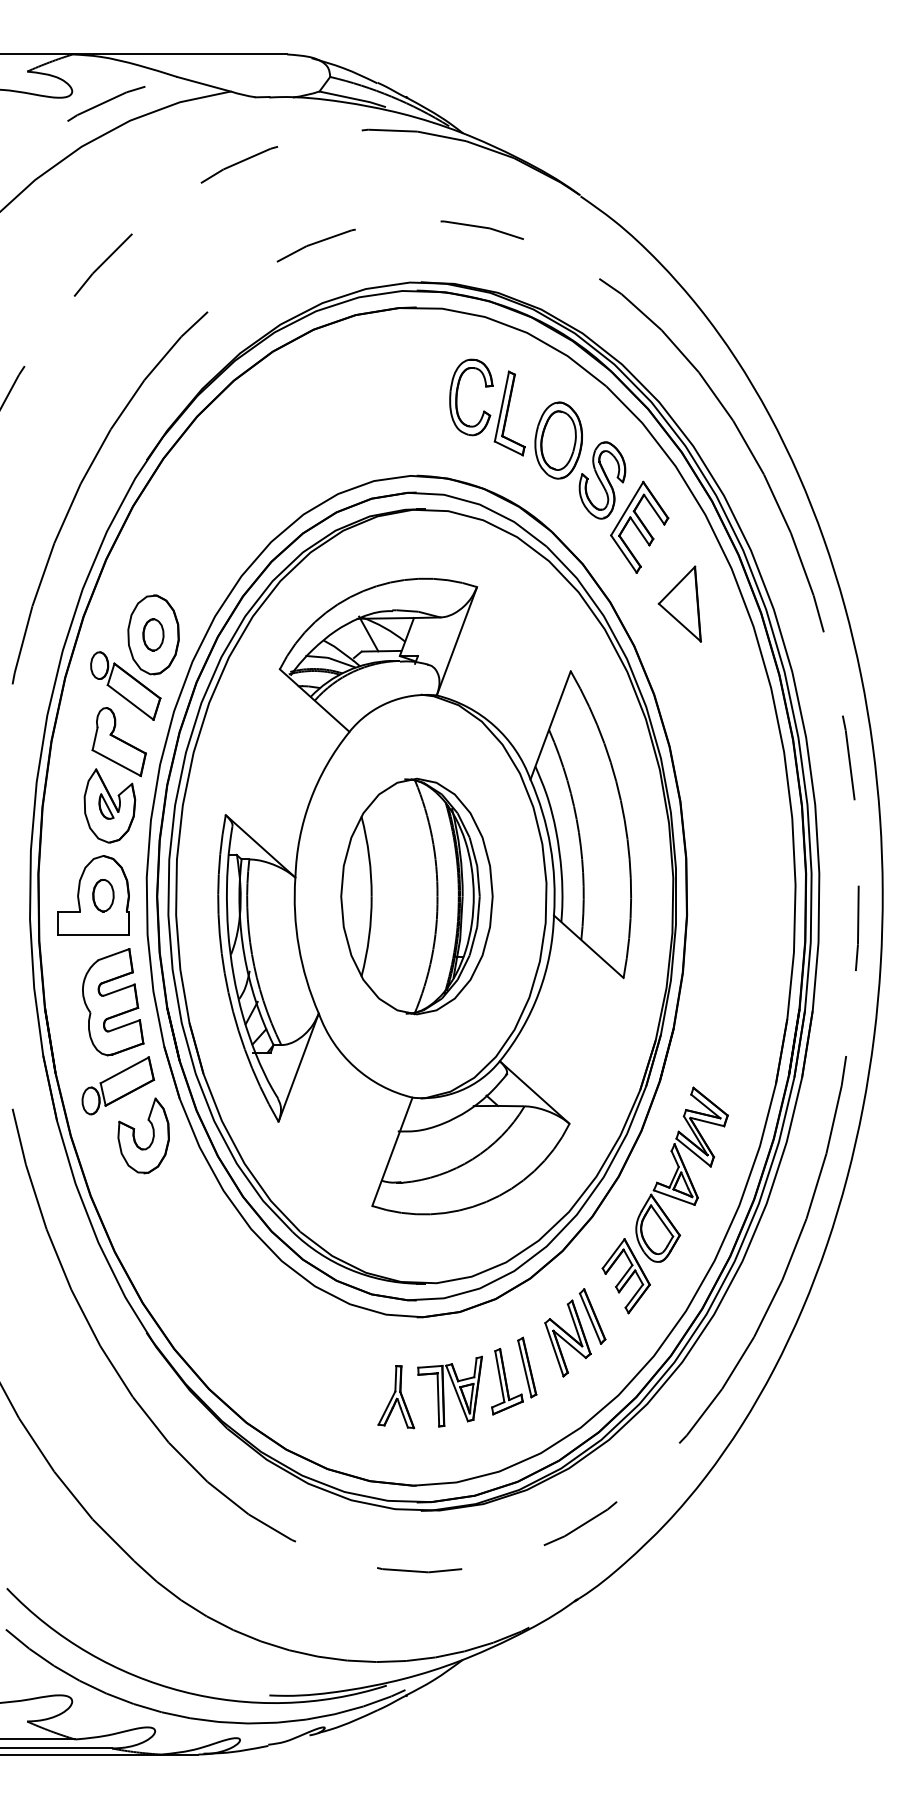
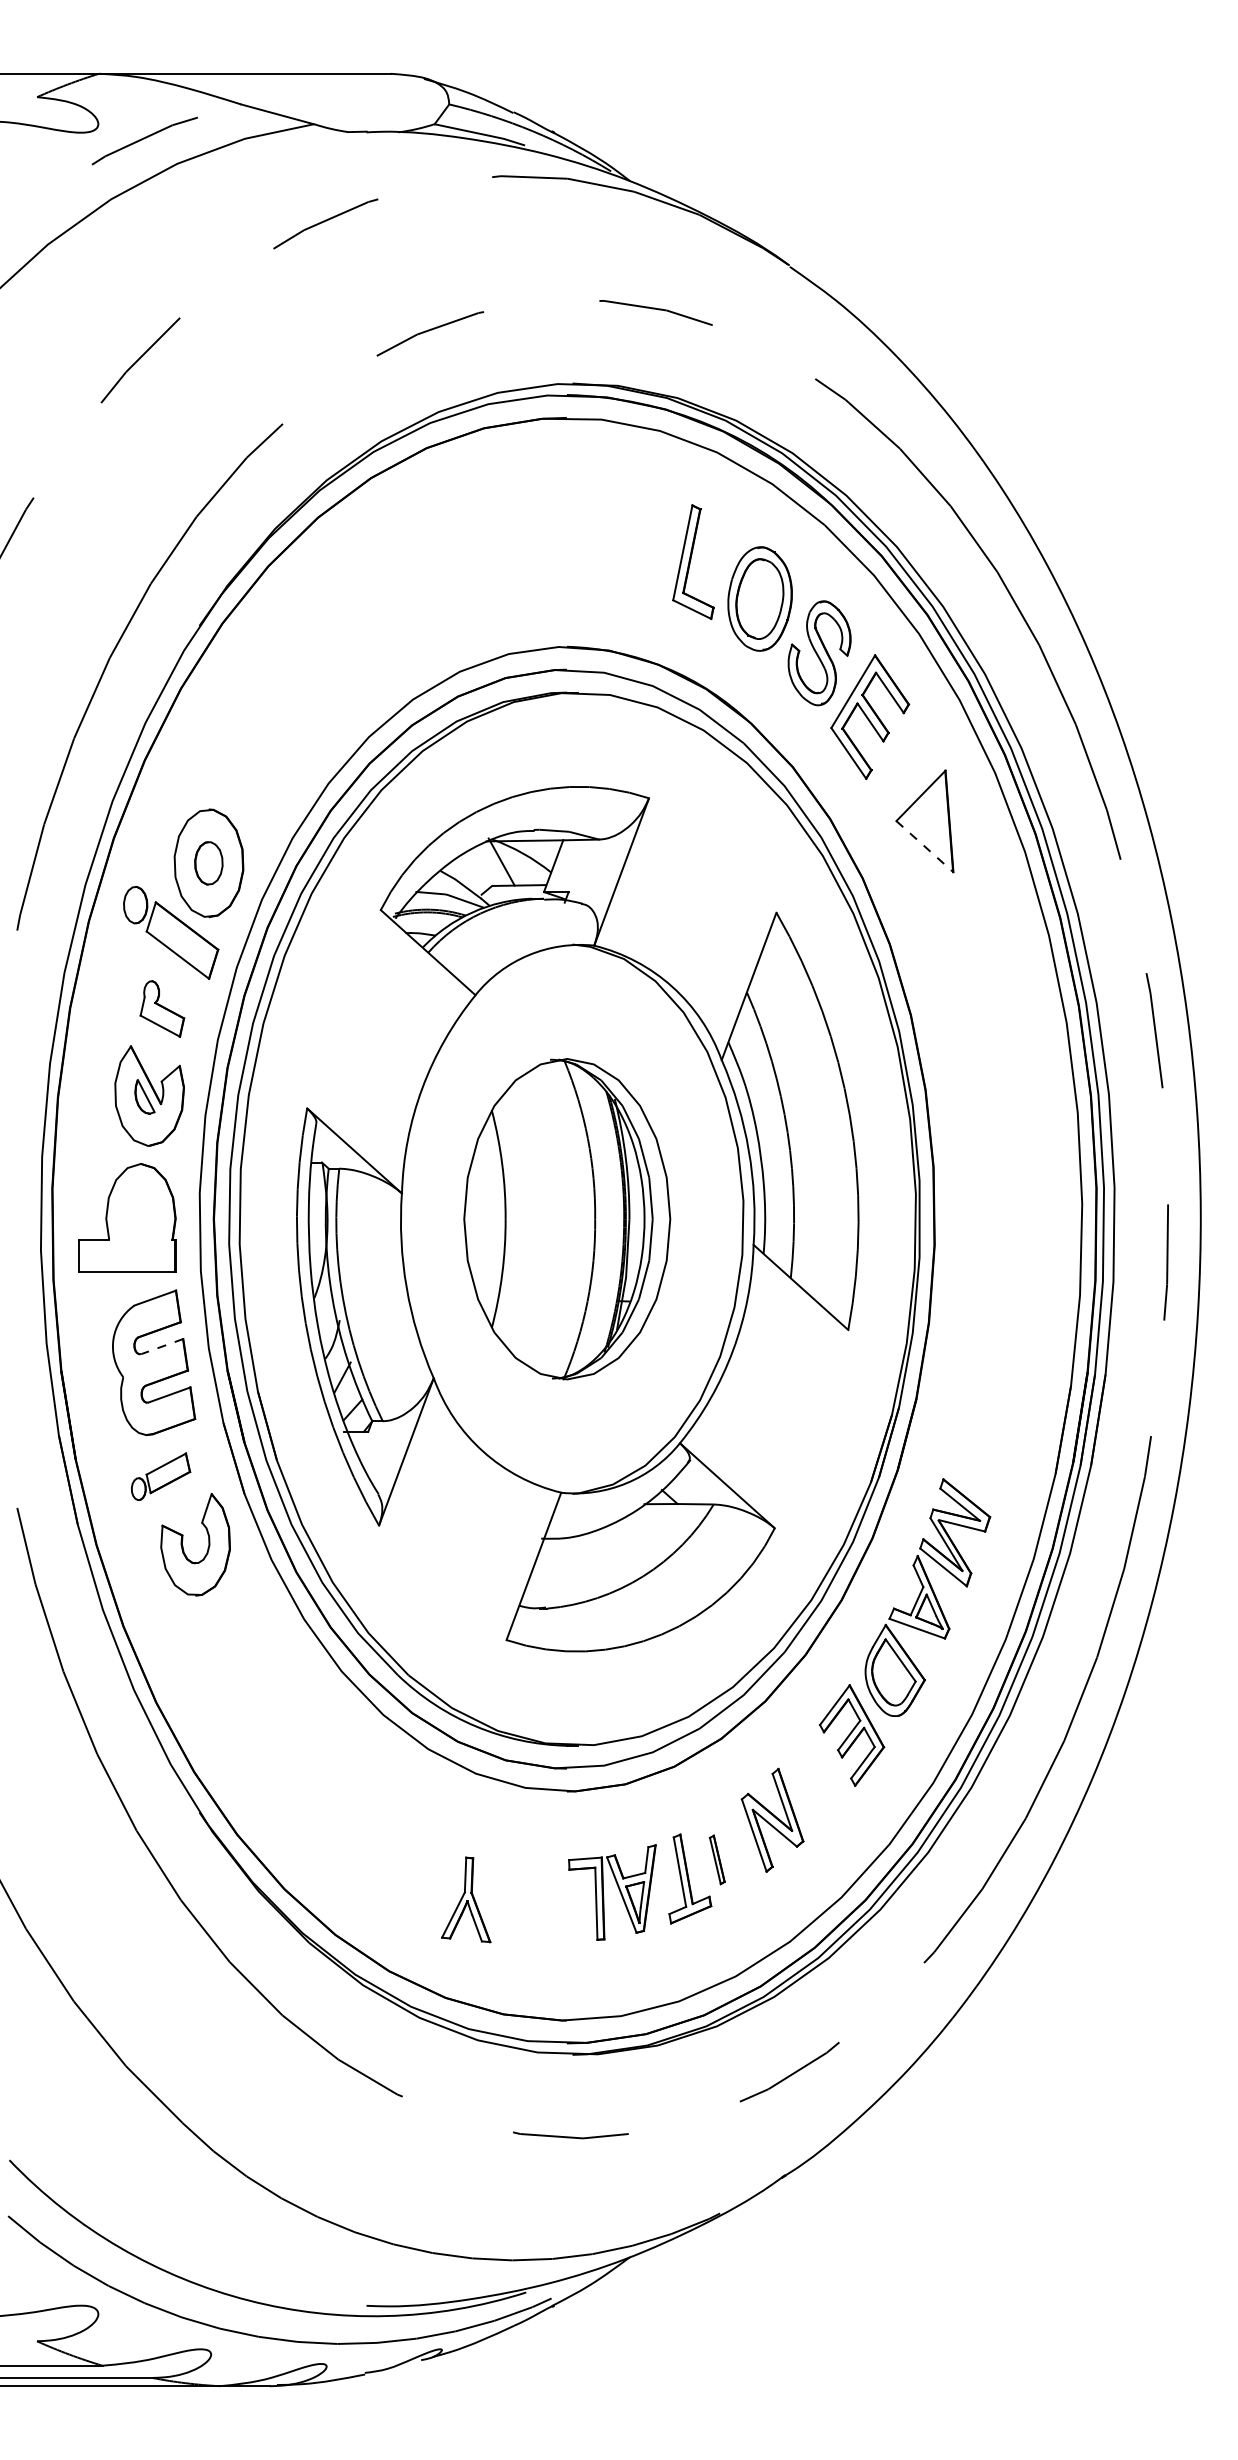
part: (457, 396) -> (622, 539), removed
line: (680, 623) -> (925, 847), solid -> dashed
part: (119, 741) -> (162, 1008), size x0.6
part: (103, 895) -> (140, 1217), removed
line: (118, 990) -> (161, 1346), solid -> dashed
part: (117, 1085) -> (160, 1476), size x0.6
part: (592, 1316) -> (806, 1790), removed
part: (527, 1367) -> (717, 1859), size x0.6
part: (396, 1396) -> (466, 1899), moved

